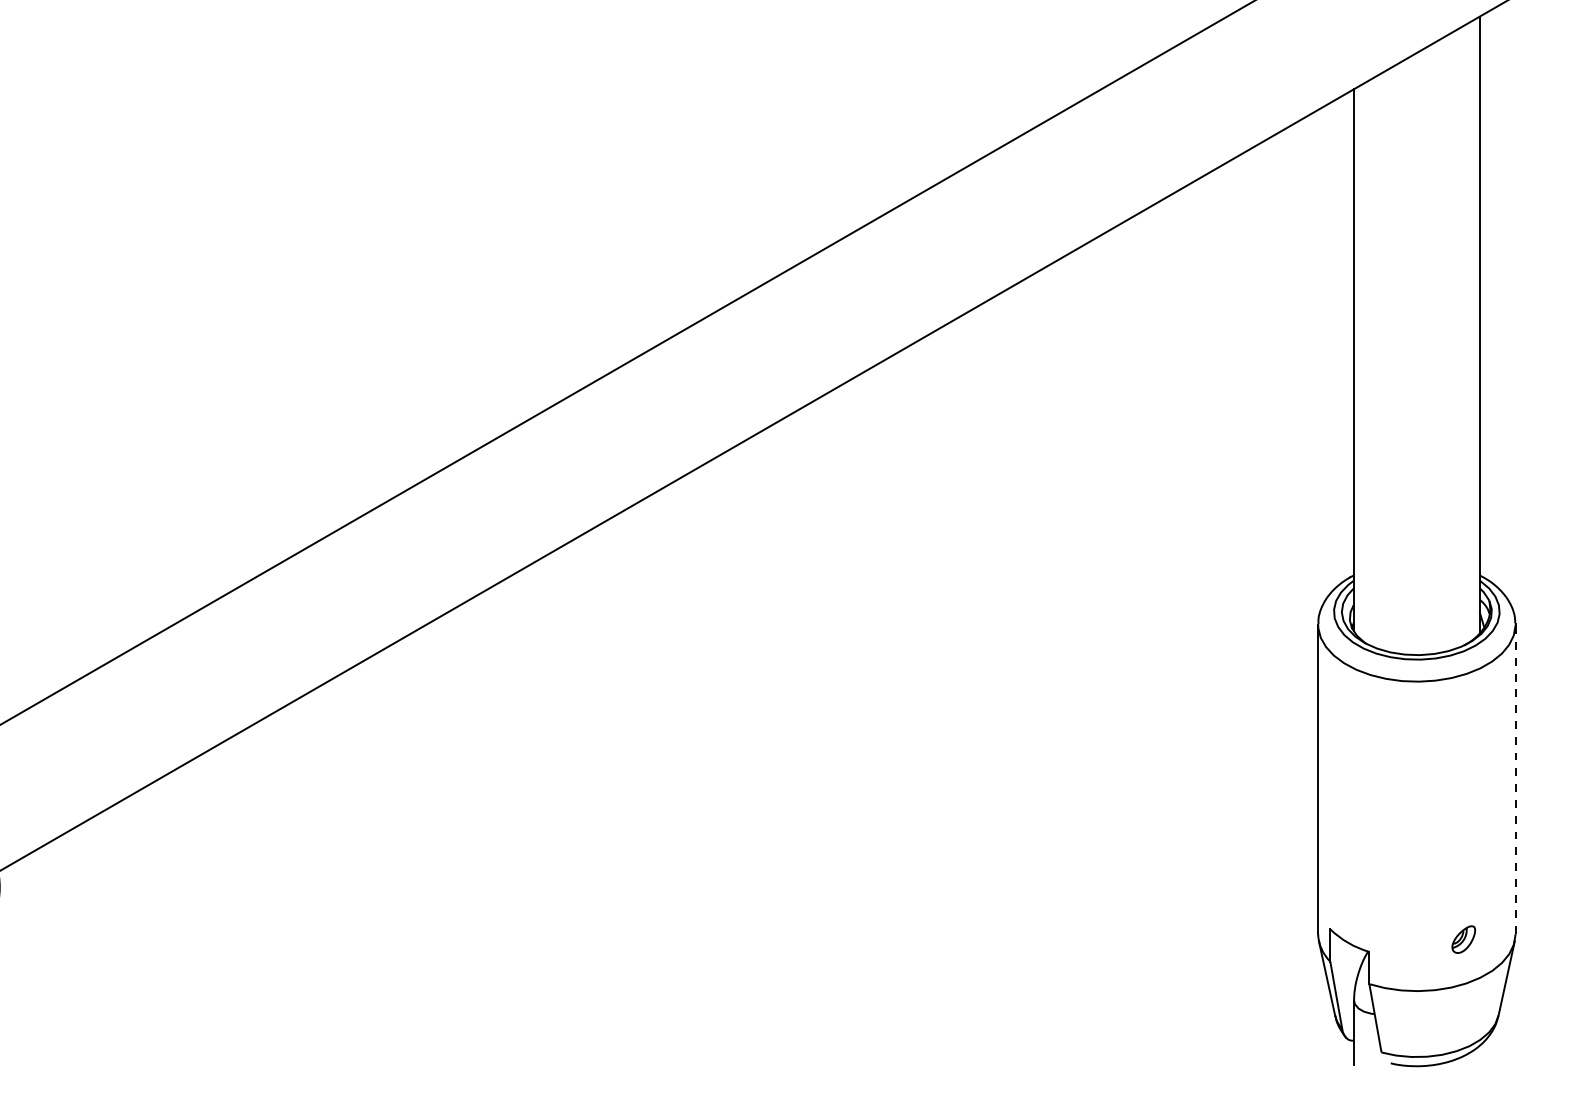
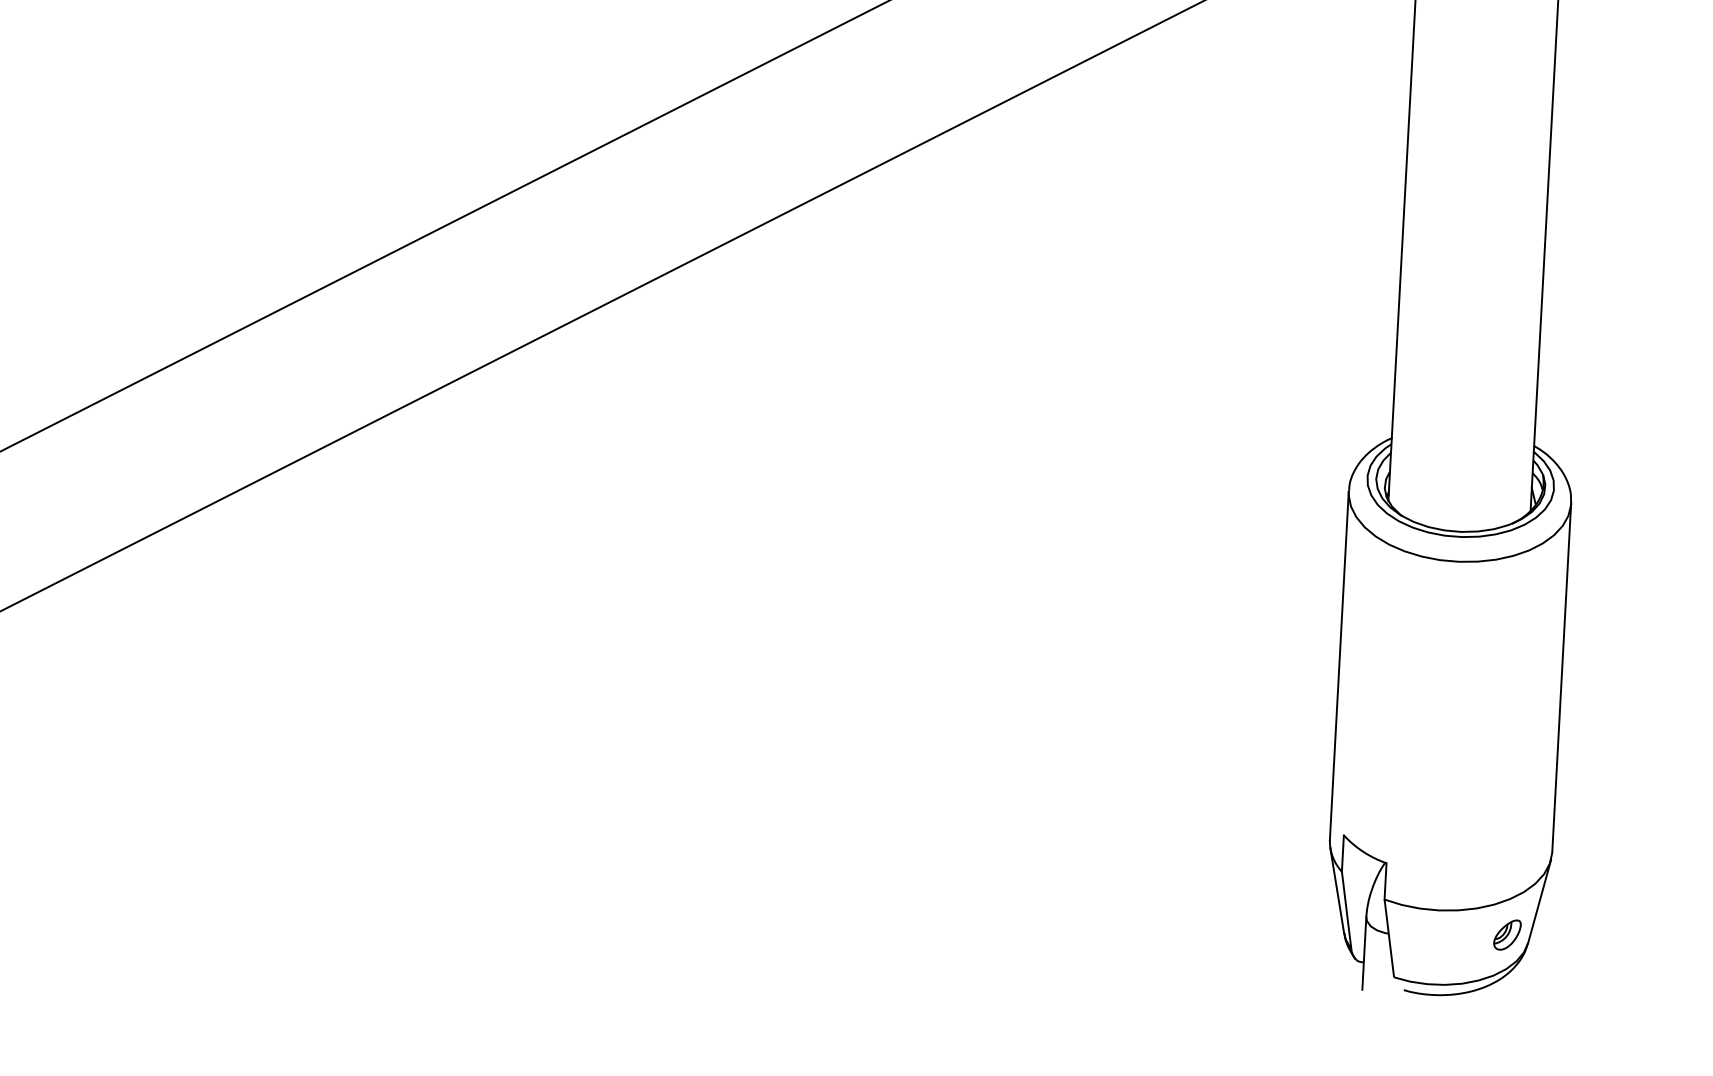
line: (1515, 779) -> (1561, 677), dashed -> solid
part: (1463, 939) -> (1507, 934), moved

